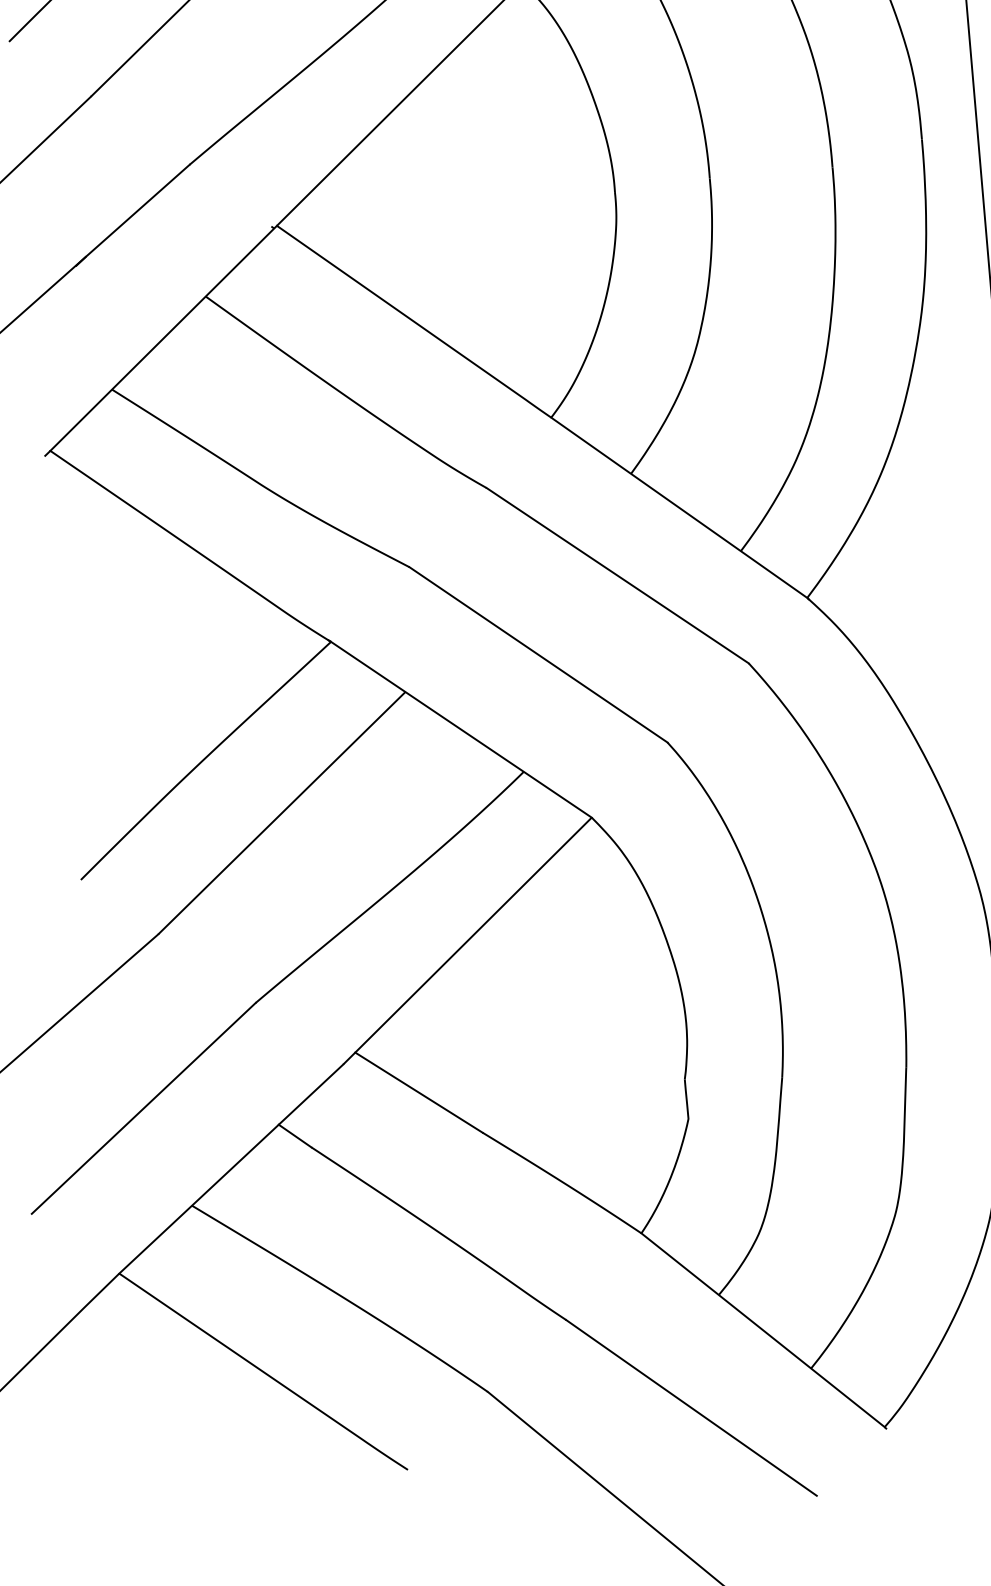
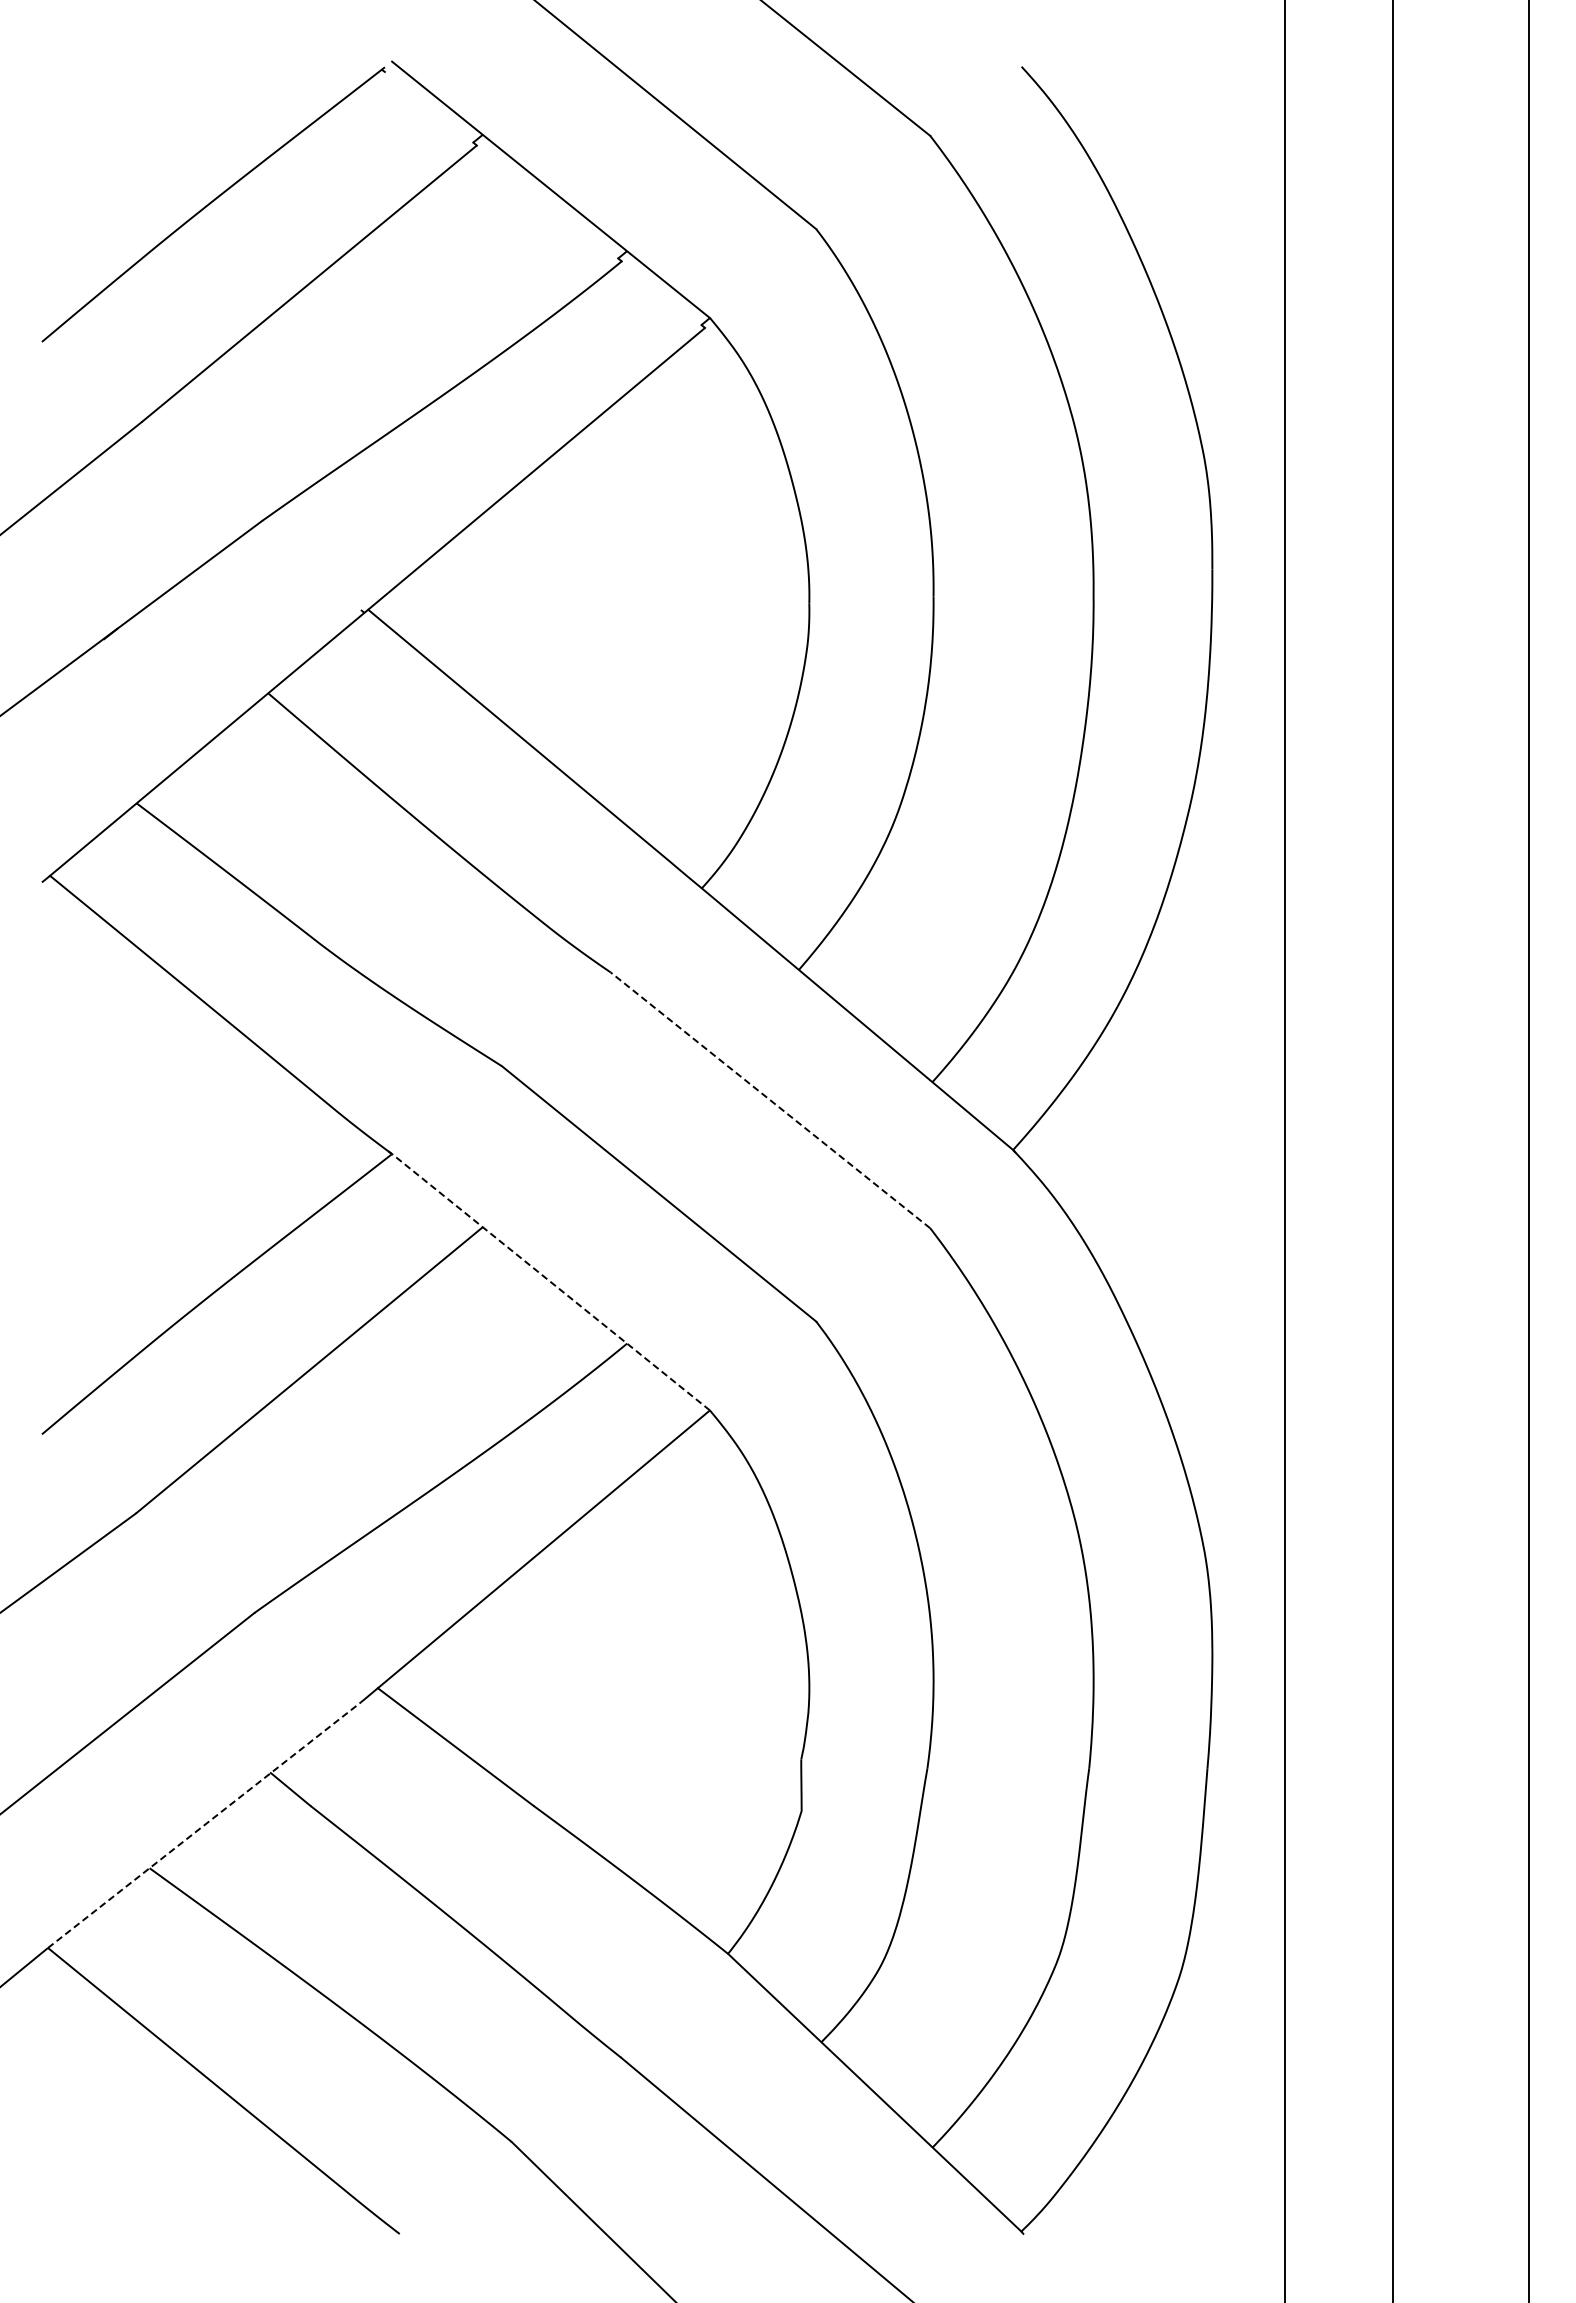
line: (617, 575) -> (770, 1100), solid -> dashed
line: (460, 729) -> (550, 1281), solid -> dashed
line: (231, 1169) -> (204, 1825), solid -> dashed

